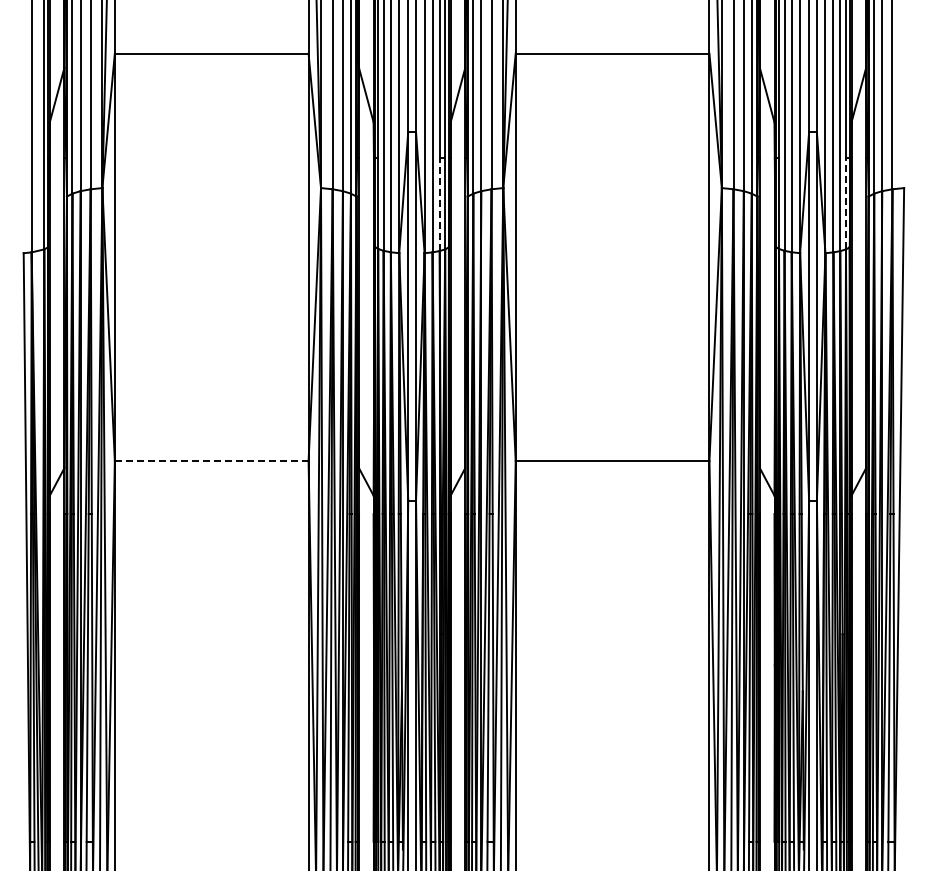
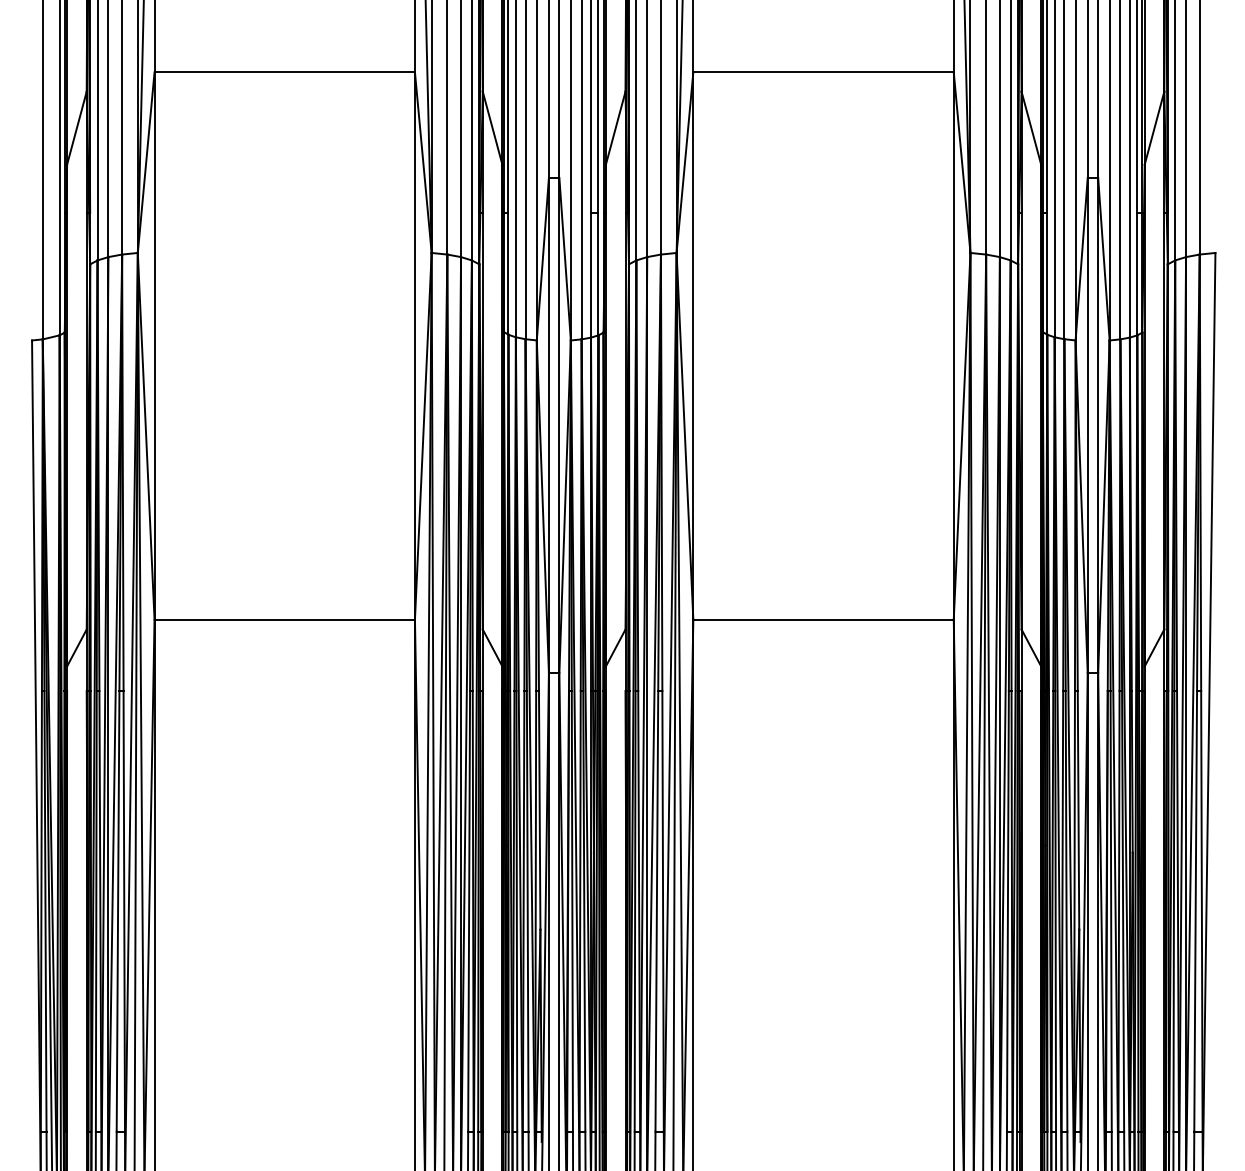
line: (845, 203) -> (1136, 273), dashed -> solid
line: (439, 204) -> (590, 275), dashed -> solid
line: (211, 460) -> (284, 619), dashed -> solid

